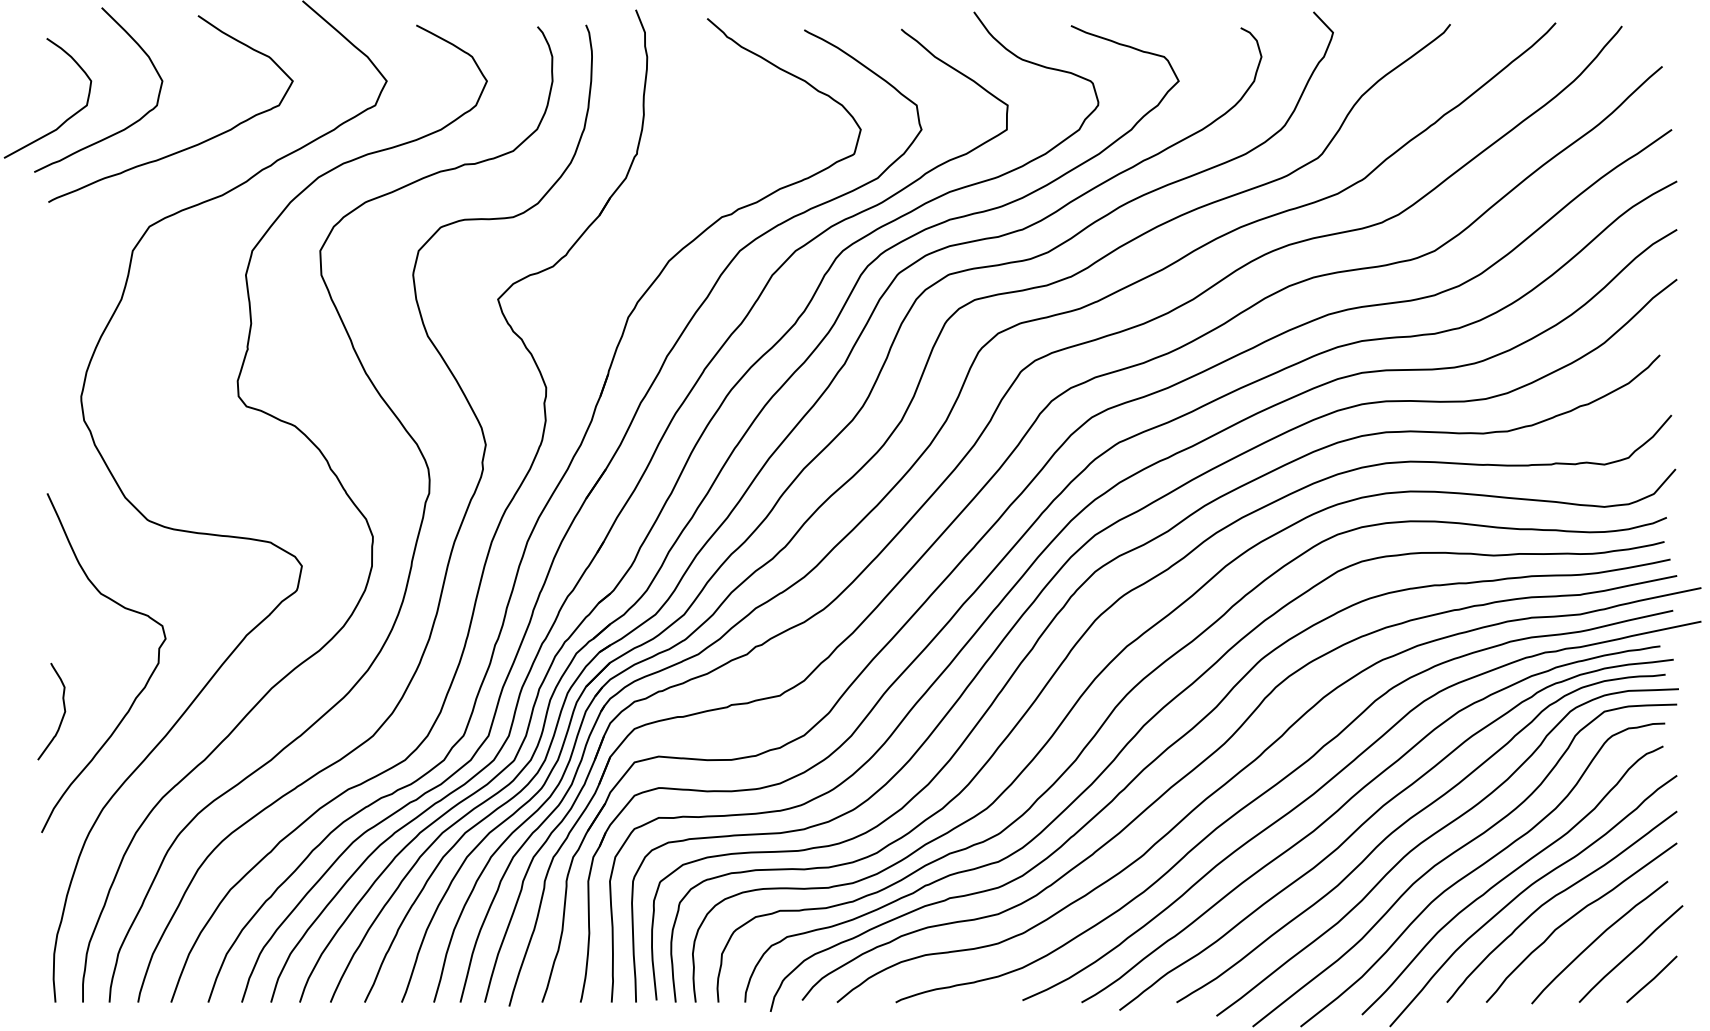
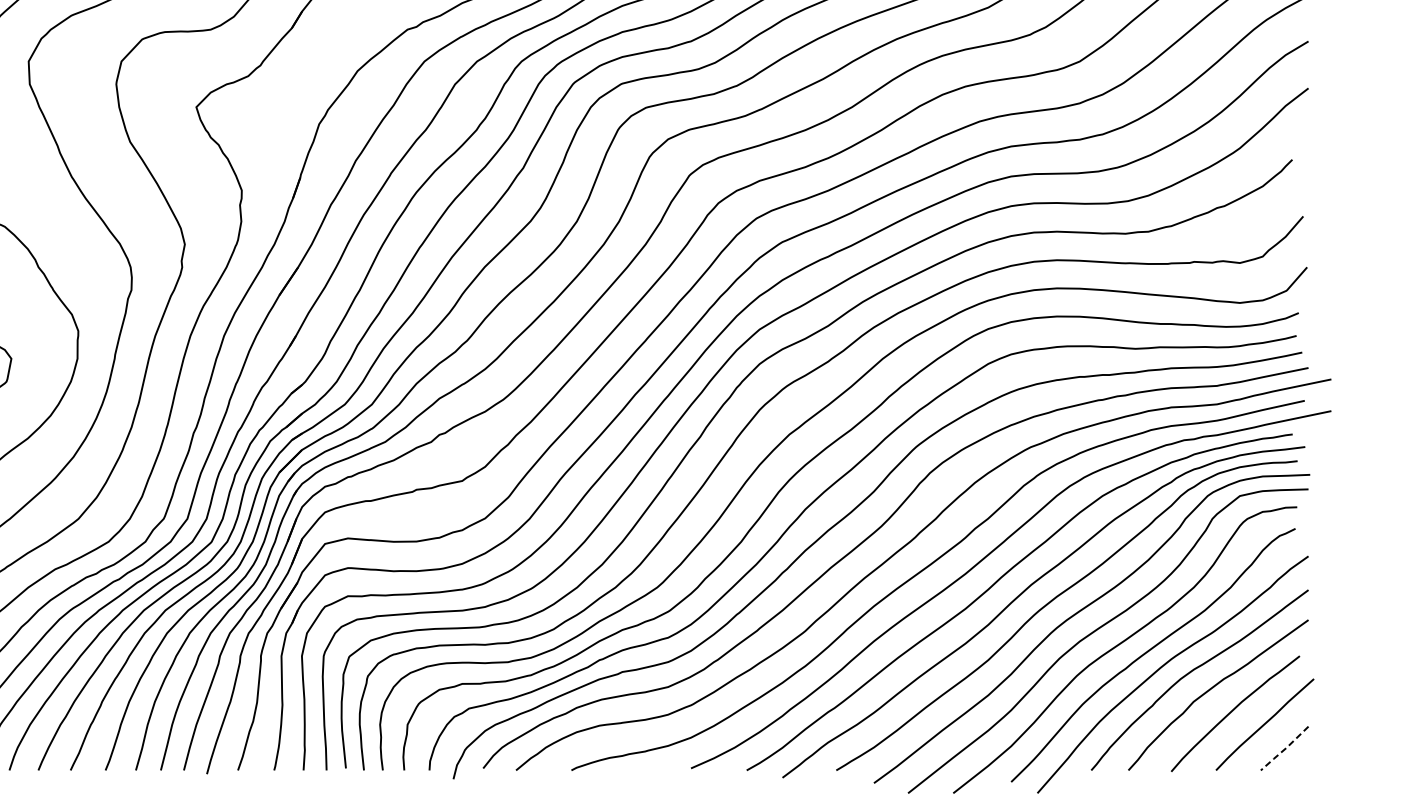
line: (1652, 980) -> (1285, 749), solid -> dashed

